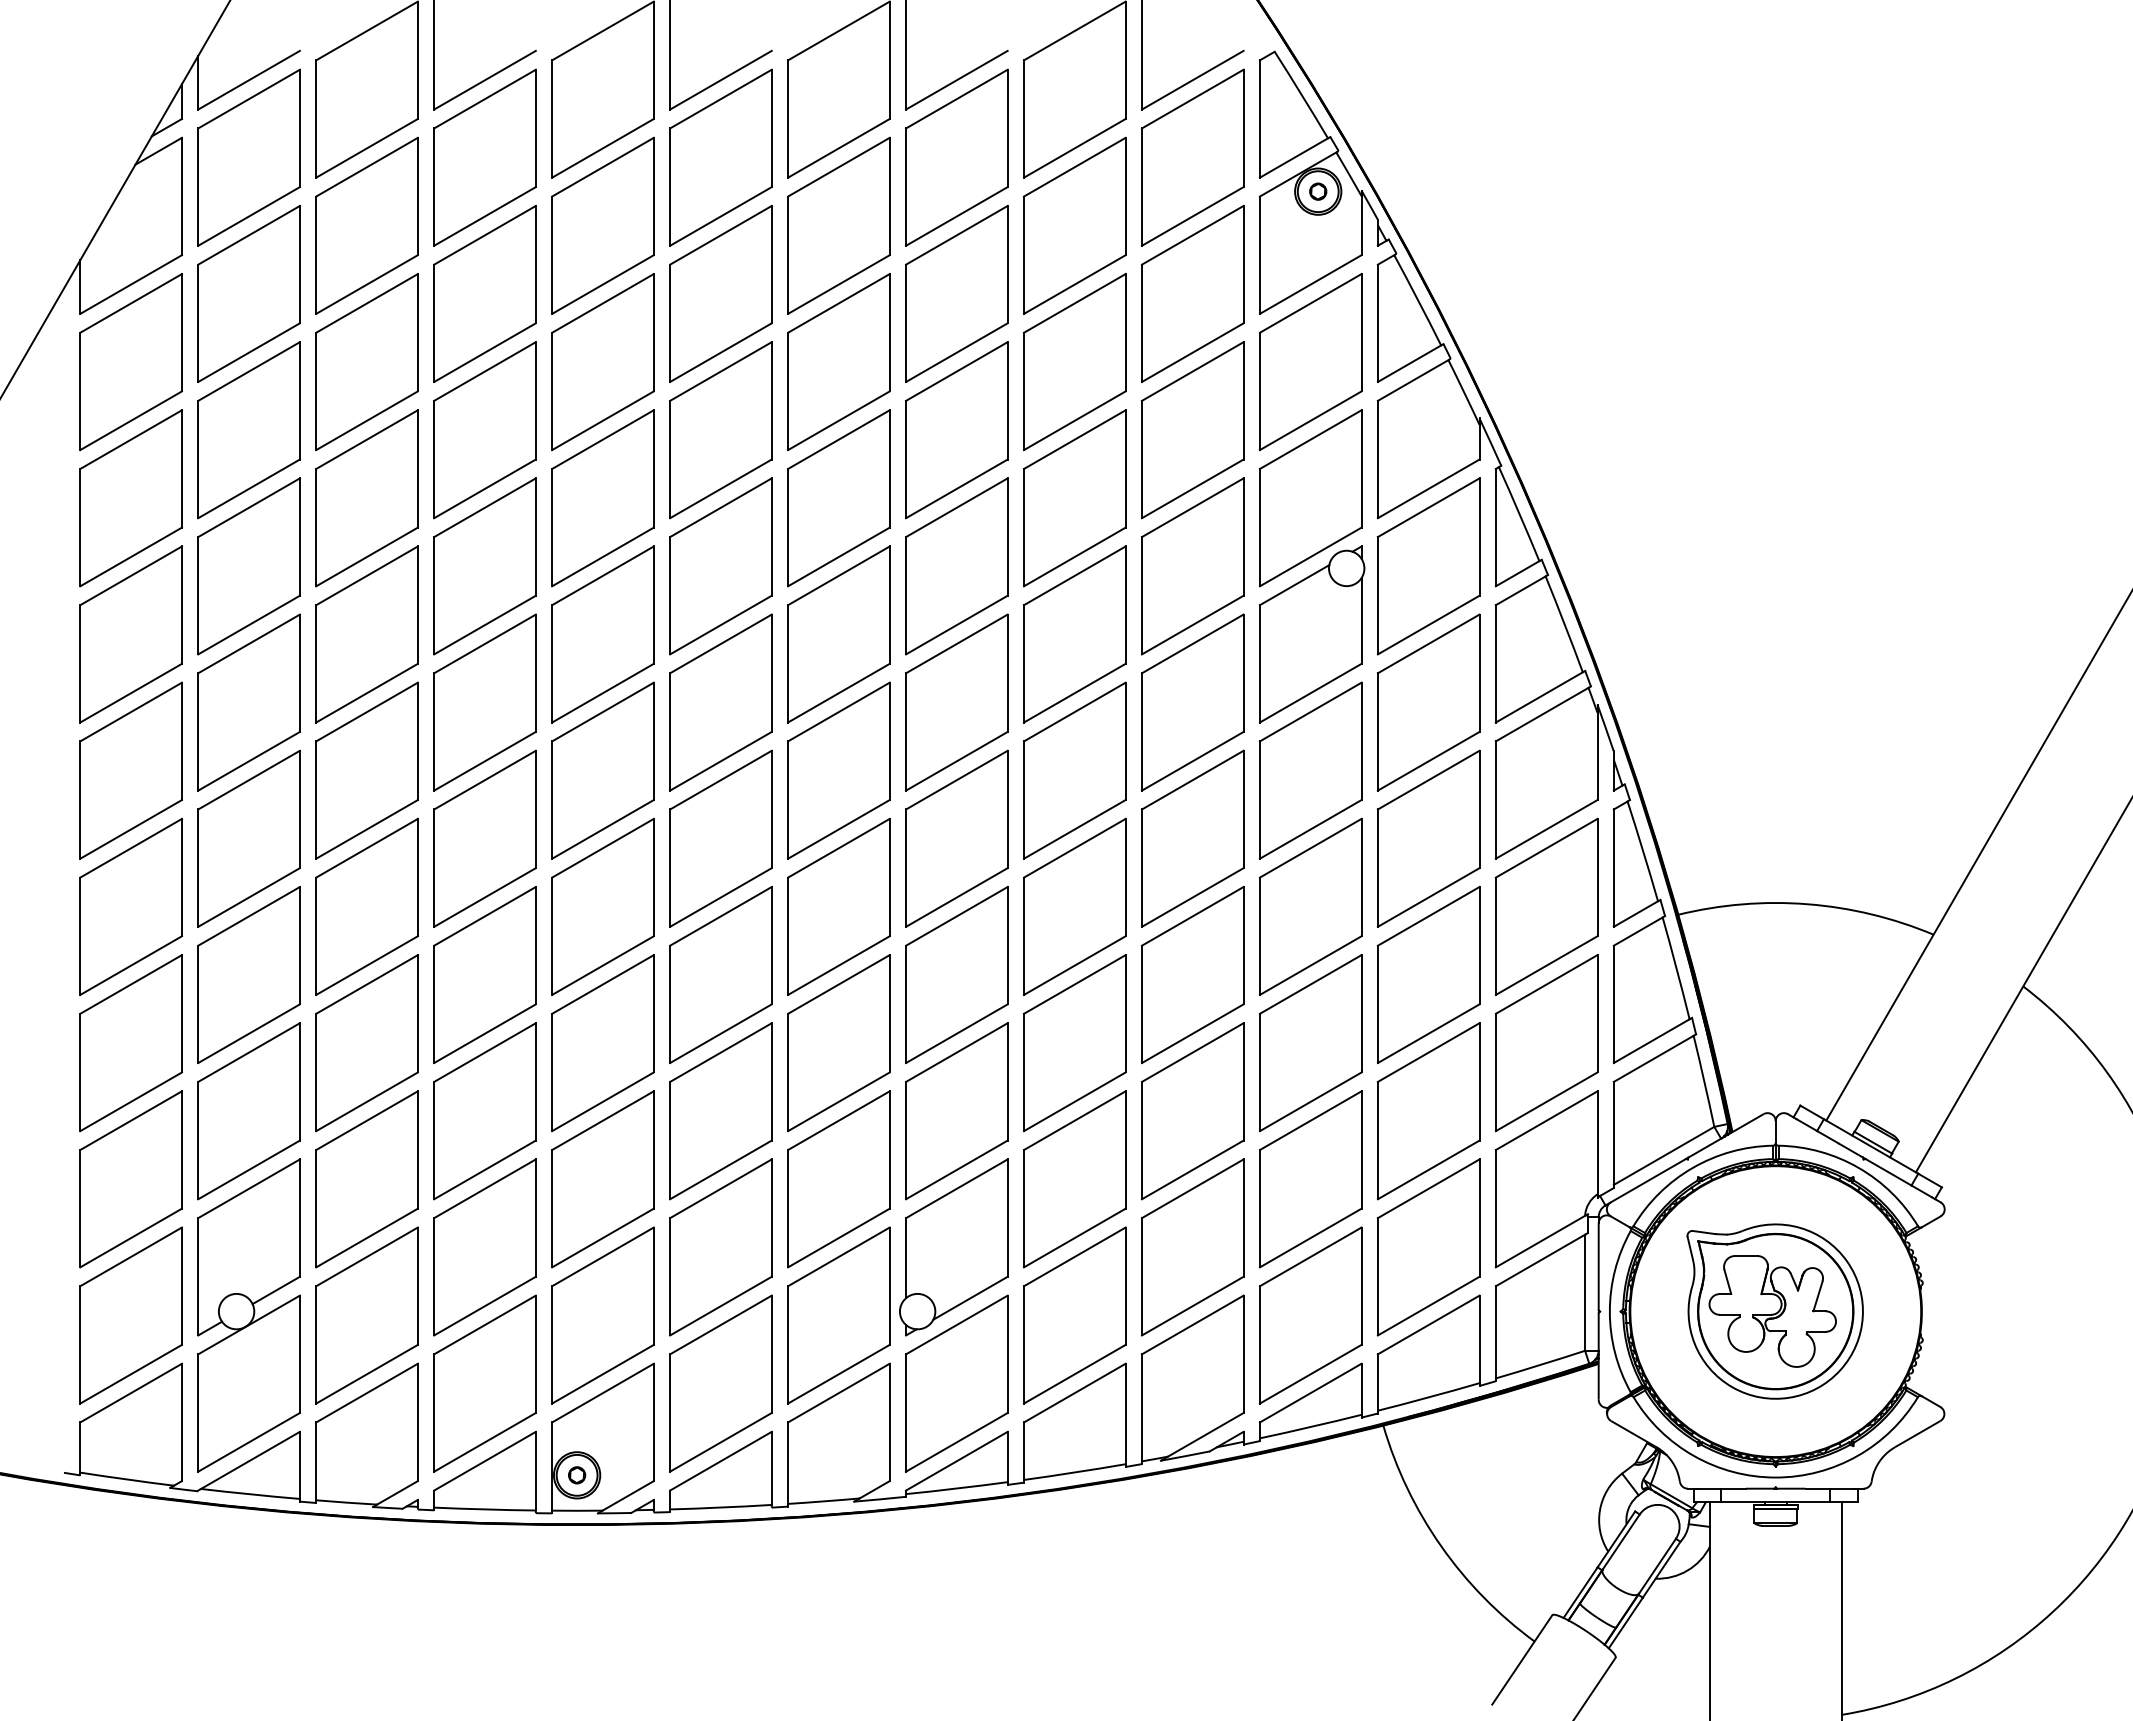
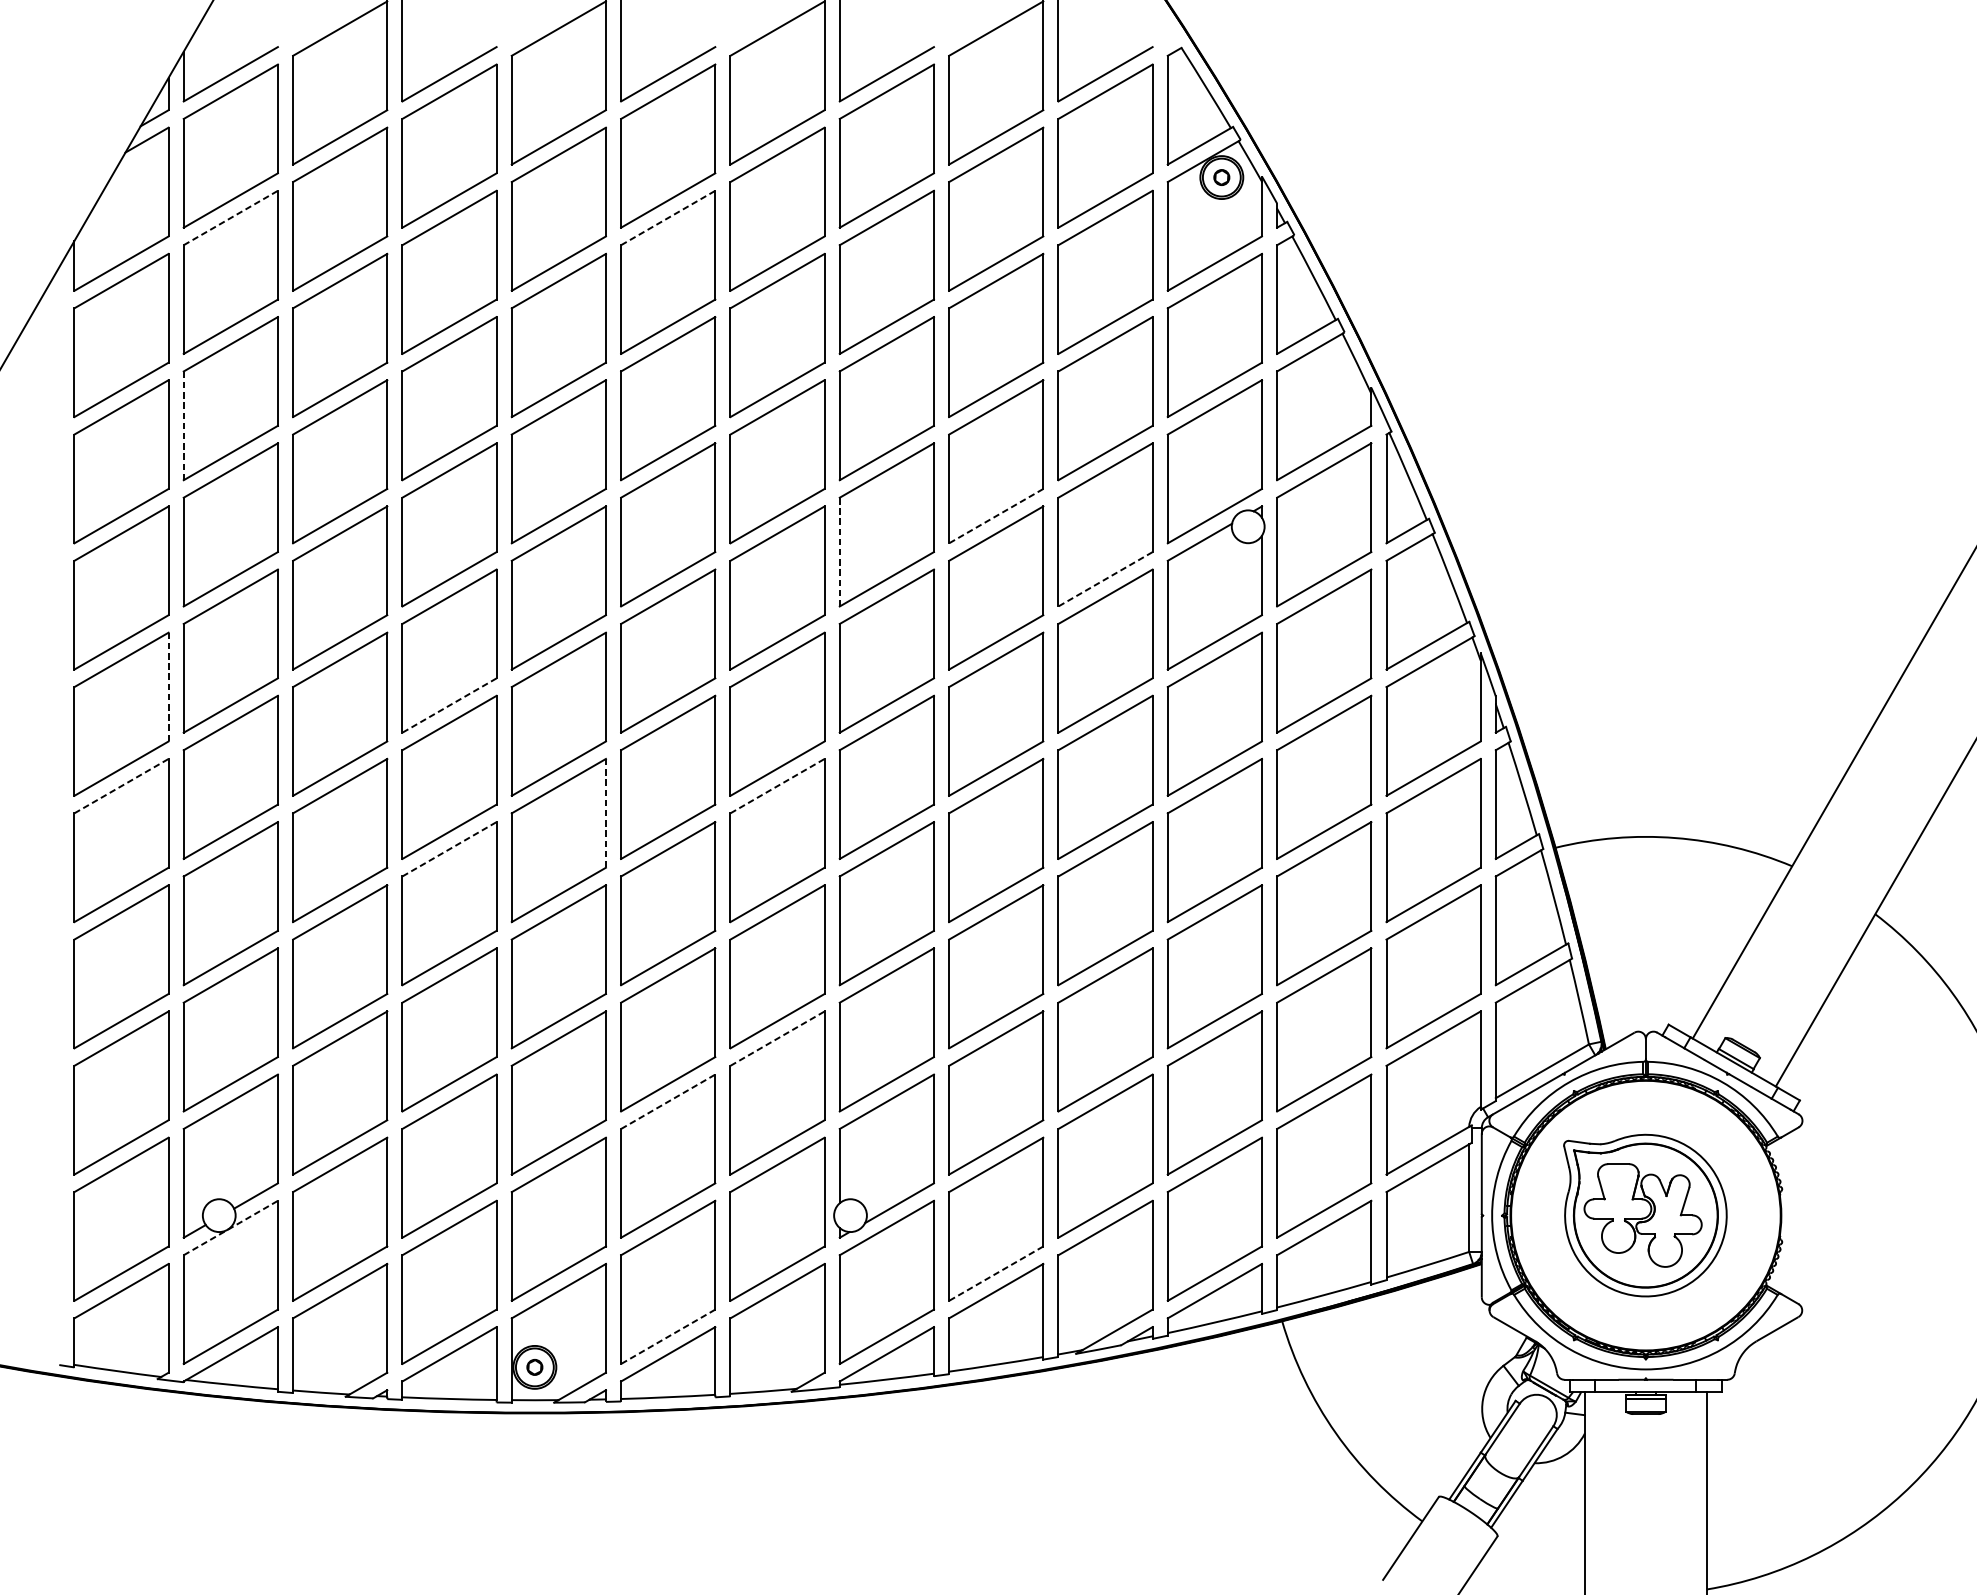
line: (249, 235) -> (231, 218), solid -> dashed
line: (720, 235) -> (667, 218), solid -> dashed
line: (198, 459) -> (183, 425), solid -> dashed
line: (1074, 556) -> (995, 515), solid -> dashed
line: (906, 595) -> (840, 551), solid -> dashed
line: (1192, 625) -> (1105, 579), solid -> dashed
line: (181, 741) -> (168, 687), solid -> dashed
line: (485, 761) -> (449, 705), solid -> dashed
line: (131, 848) -> (121, 786), solid -> dashed
line: (838, 848) -> (777, 786), solid -> dashed
line: (653, 877) -> (605, 813), solid -> dashed
line: (485, 916) -> (449, 849), solid -> dashed
line: (838, 1120) -> (777, 1038), solid -> dashed
line: (720, 1188) -> (667, 1101), solid -> dashed
line: (249, 1325) -> (231, 1228), solid -> dashed
line: (1074, 1374) -> (995, 1273), solid -> dashed
line: (720, 1442) -> (667, 1336), solid -> dashed

